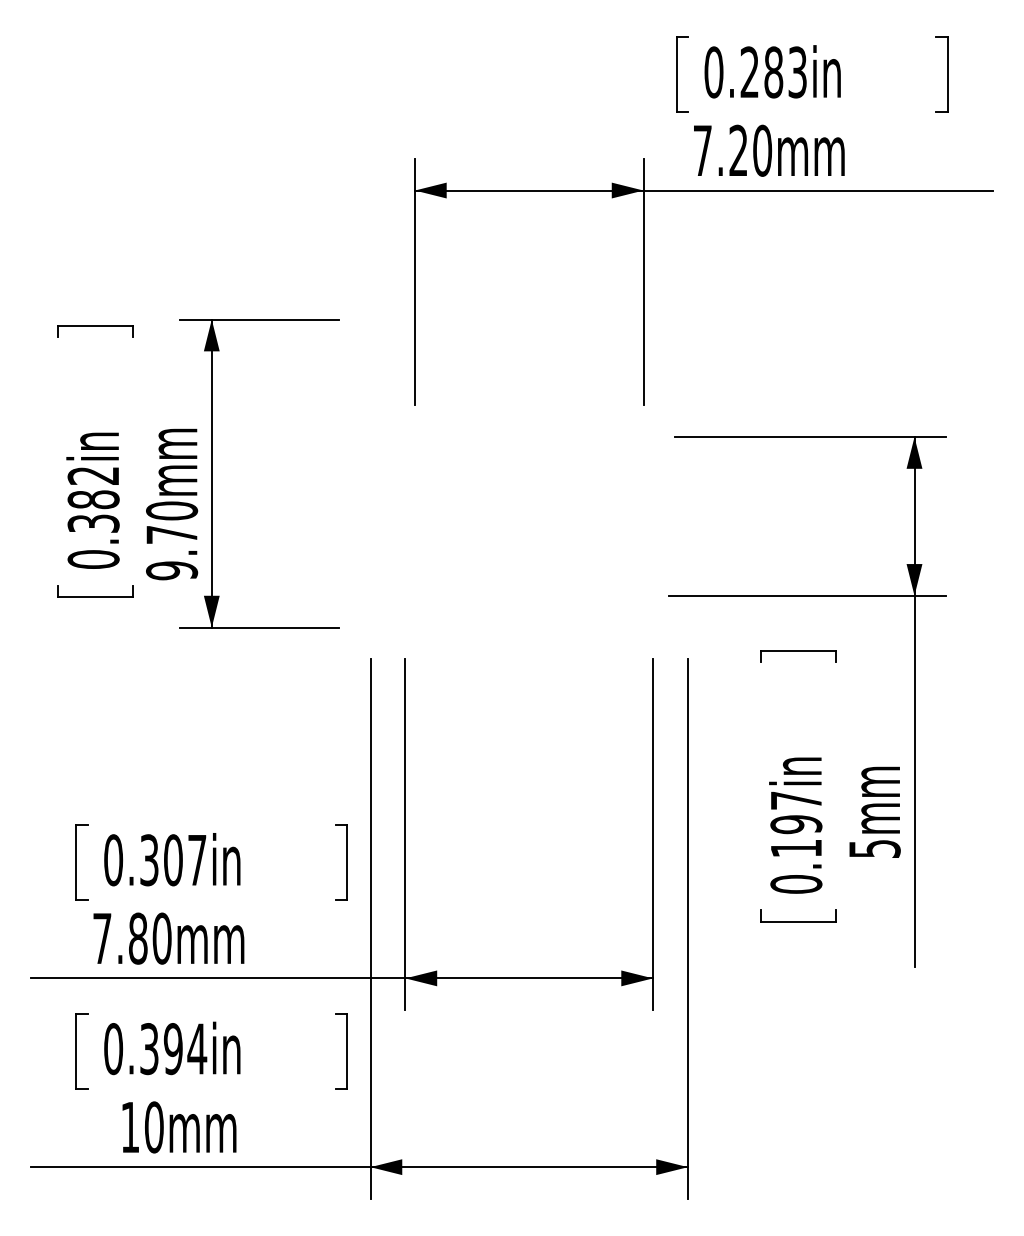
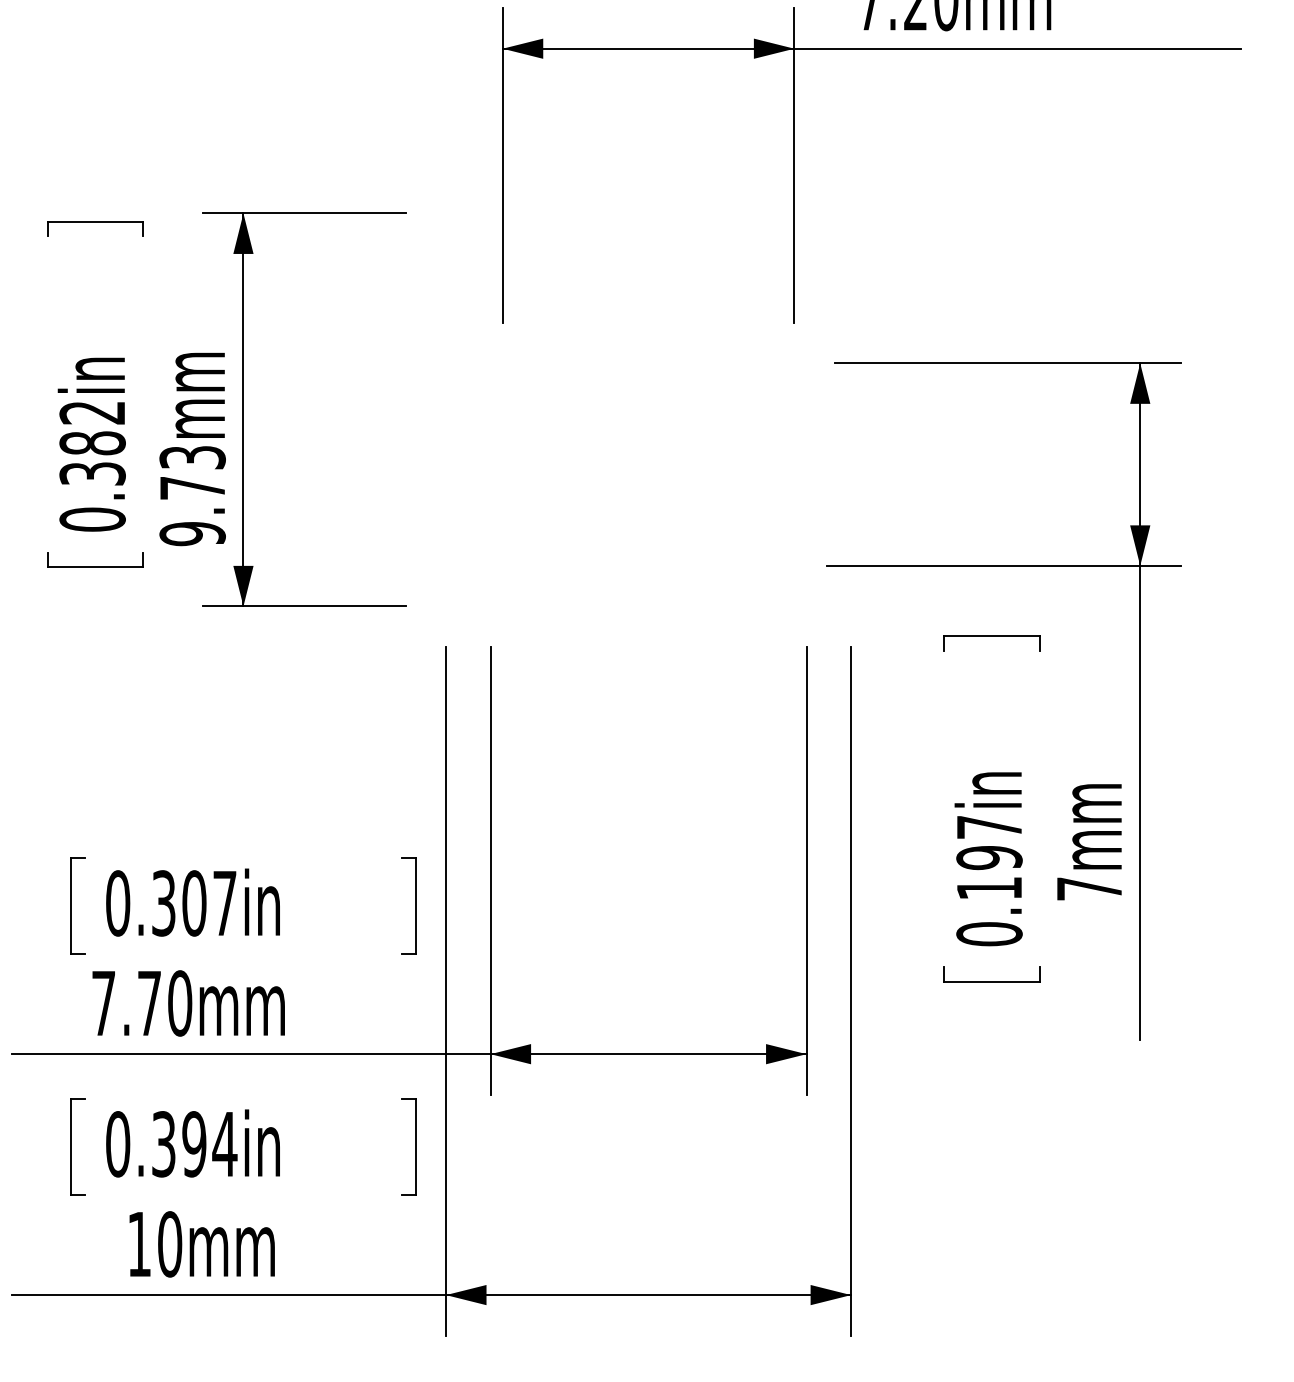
text: (172, 510) -> (193, 457), 9.70mm -> 9.73mm
text: (874, 848) -> (1089, 888), 5mm -> 7mm
text: (138, 938) -> (149, 1003), 7.80mm -> 7.70mm

